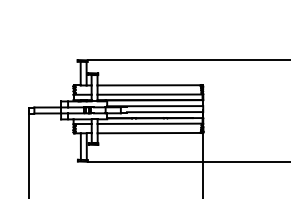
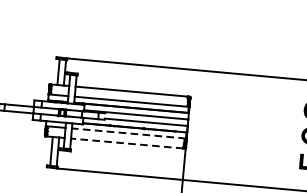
line: (149, 123) -> (128, 133), solid -> dashed
line: (149, 133) -> (127, 143), solid -> dashed

